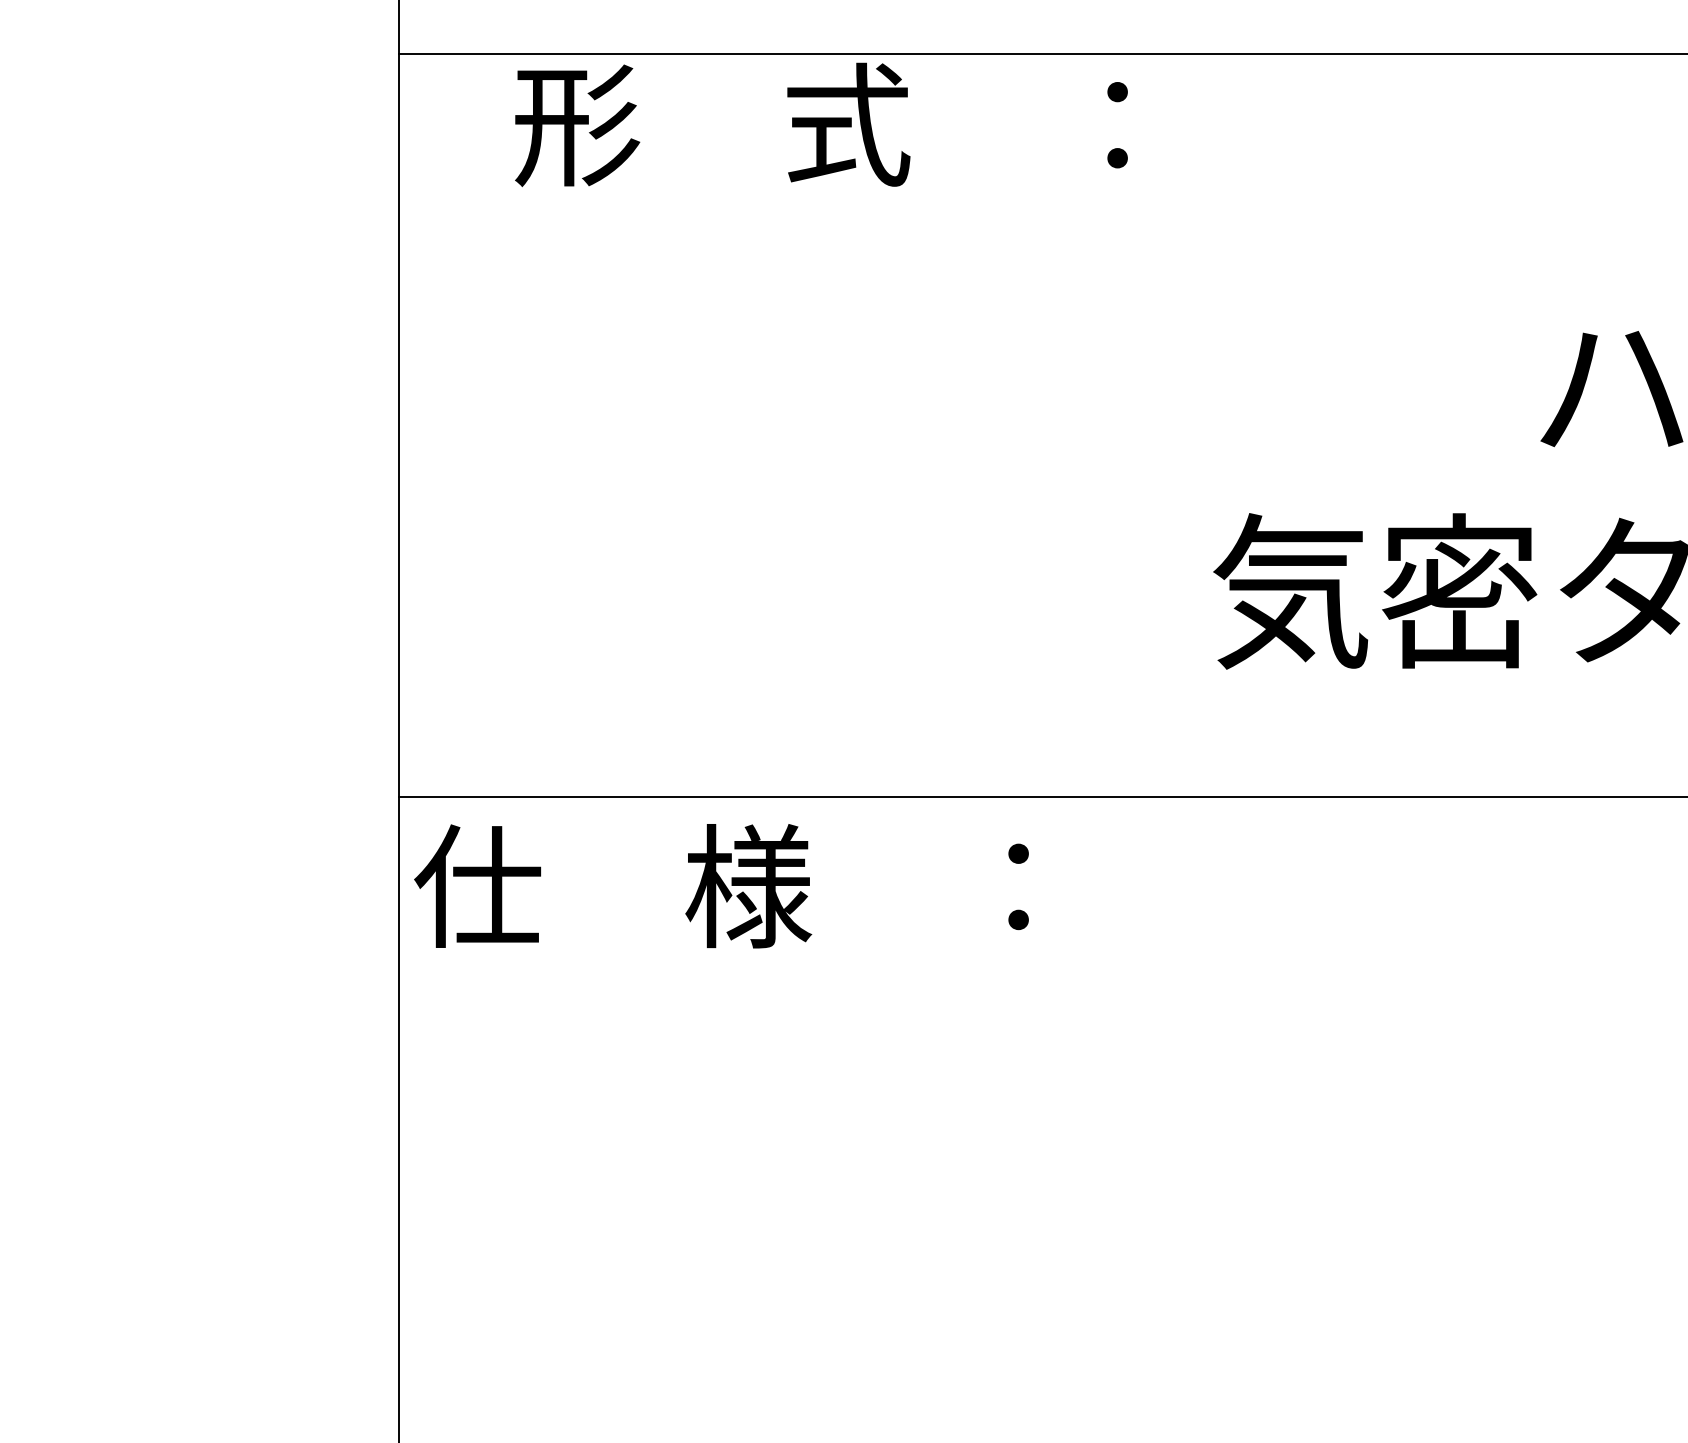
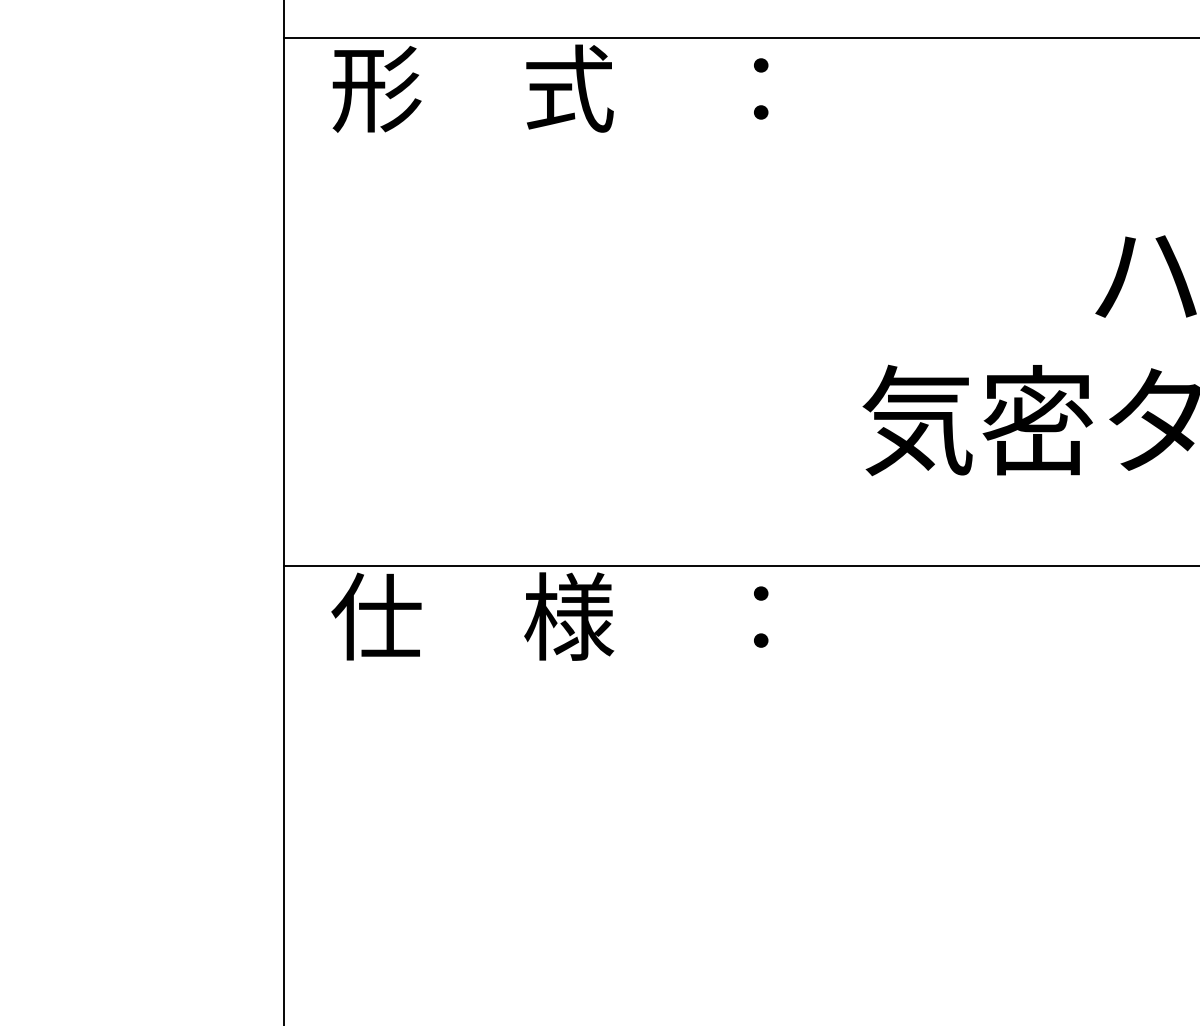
text: (821, 124) -> (550, 88), moved
text: (721, 886) -> (549, 616), moved

